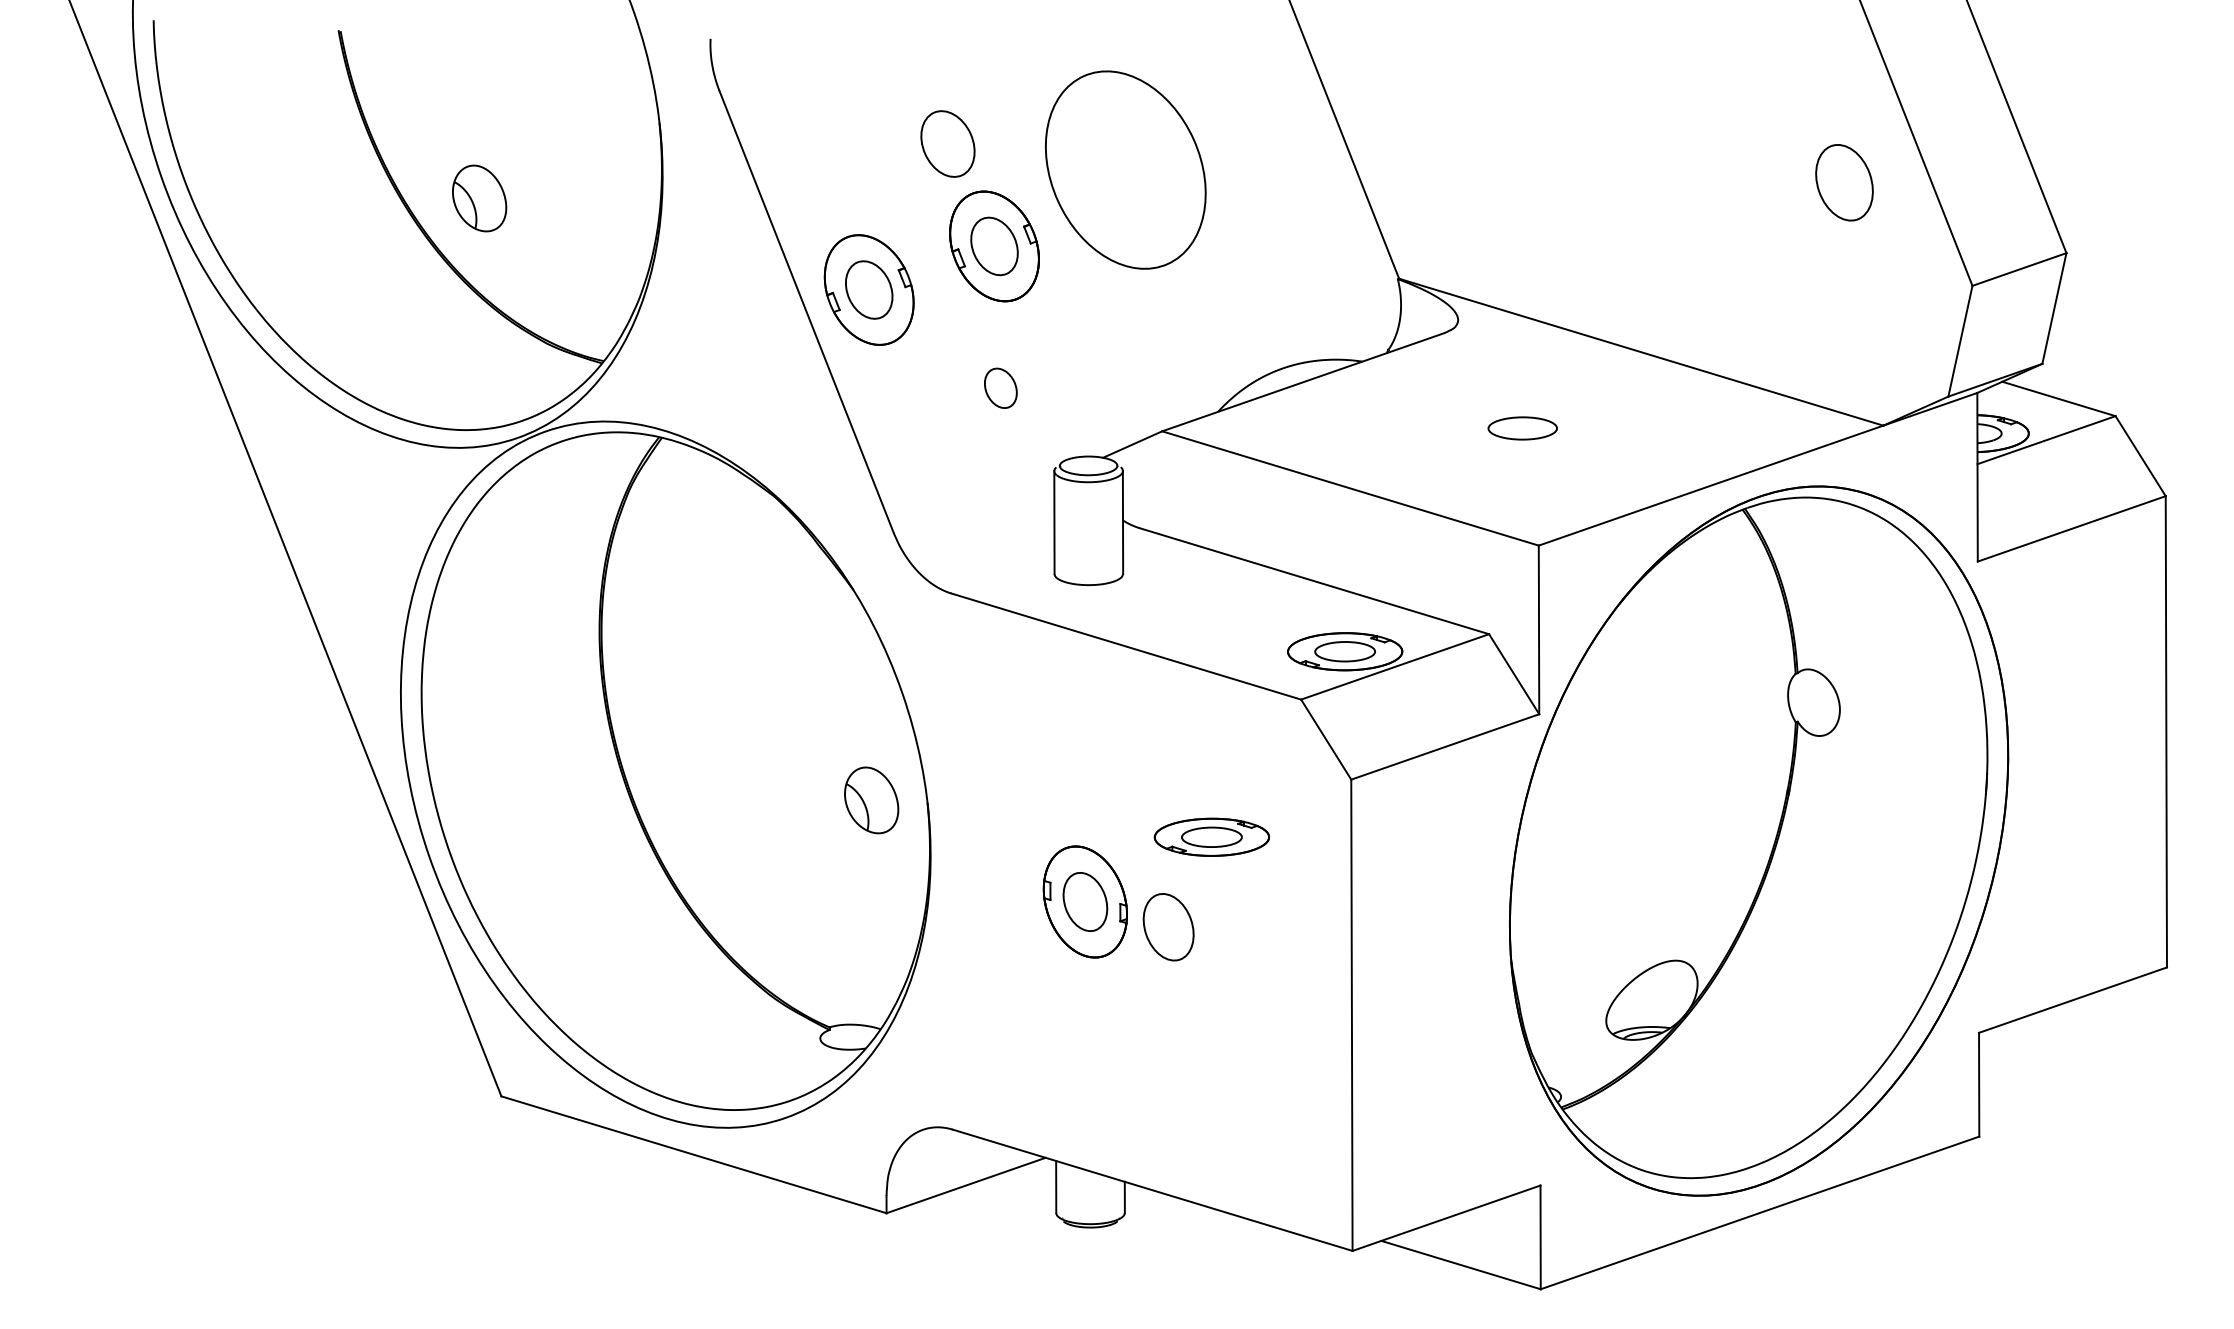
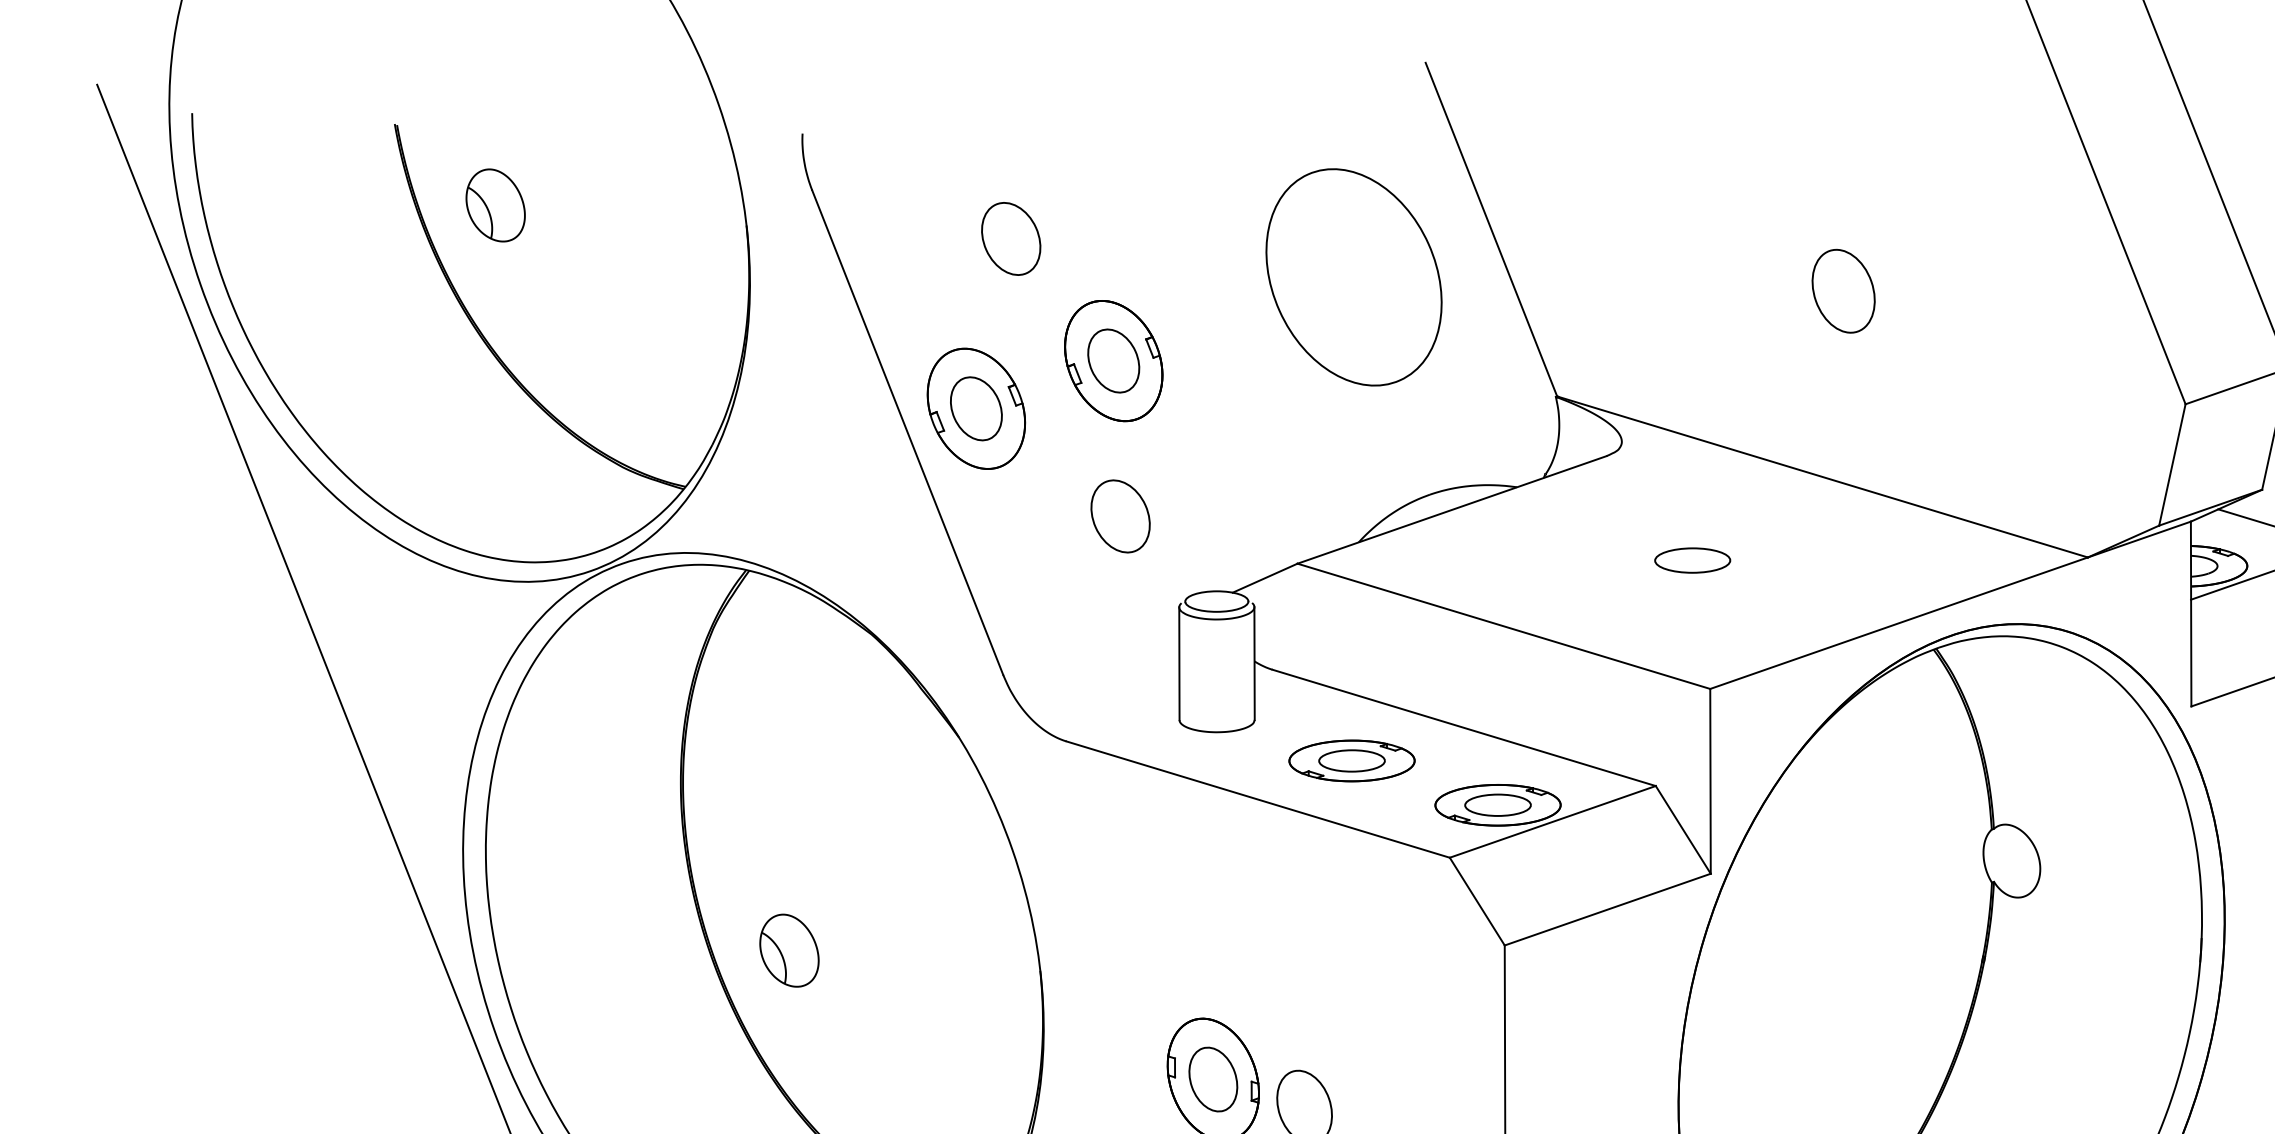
part: (947, 143) -> (1010, 238), moved
part: (1125, 169) -> (1353, 276), moved
part: (1844, 182) -> (1843, 290), moved
part: (479, 198) -> (495, 205), moved
part: (1000, 388) -> (1120, 516), size x1.67
part: (871, 800) -> (789, 950), moved
part: (1211, 836) -> (1351, 760), moved

